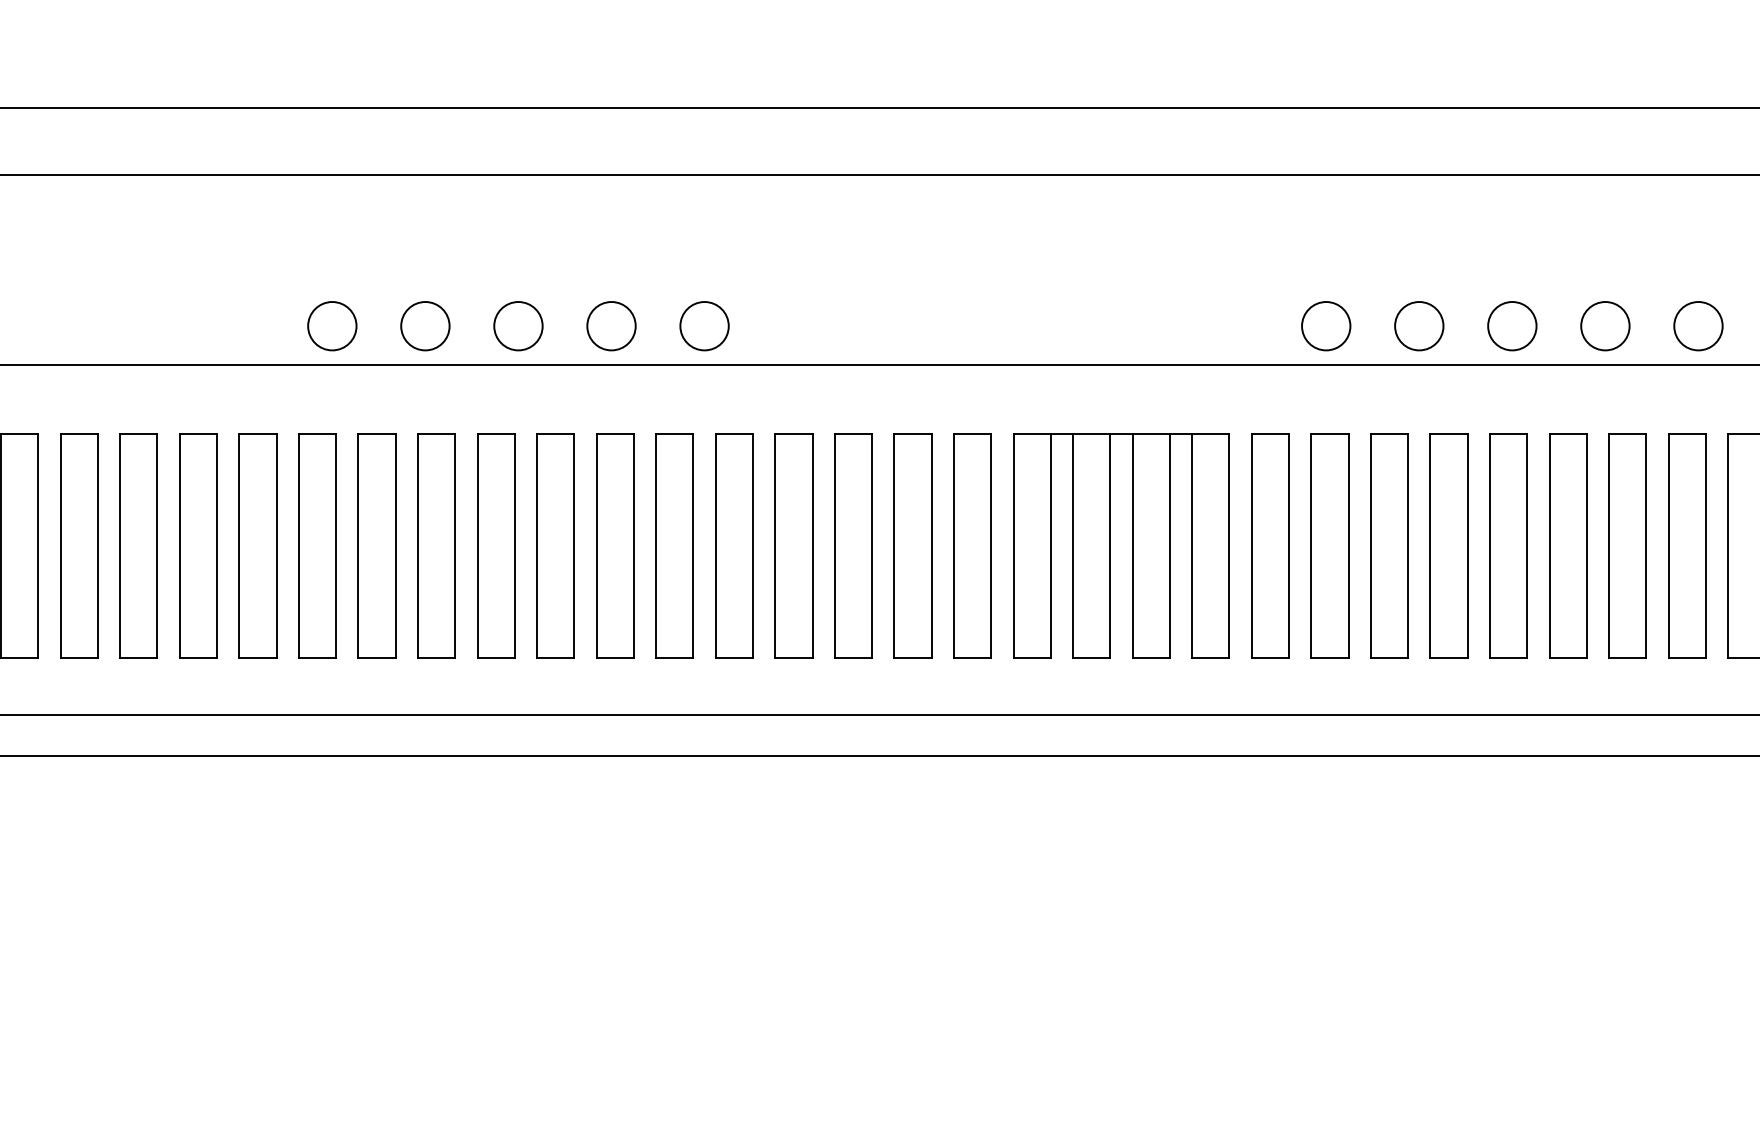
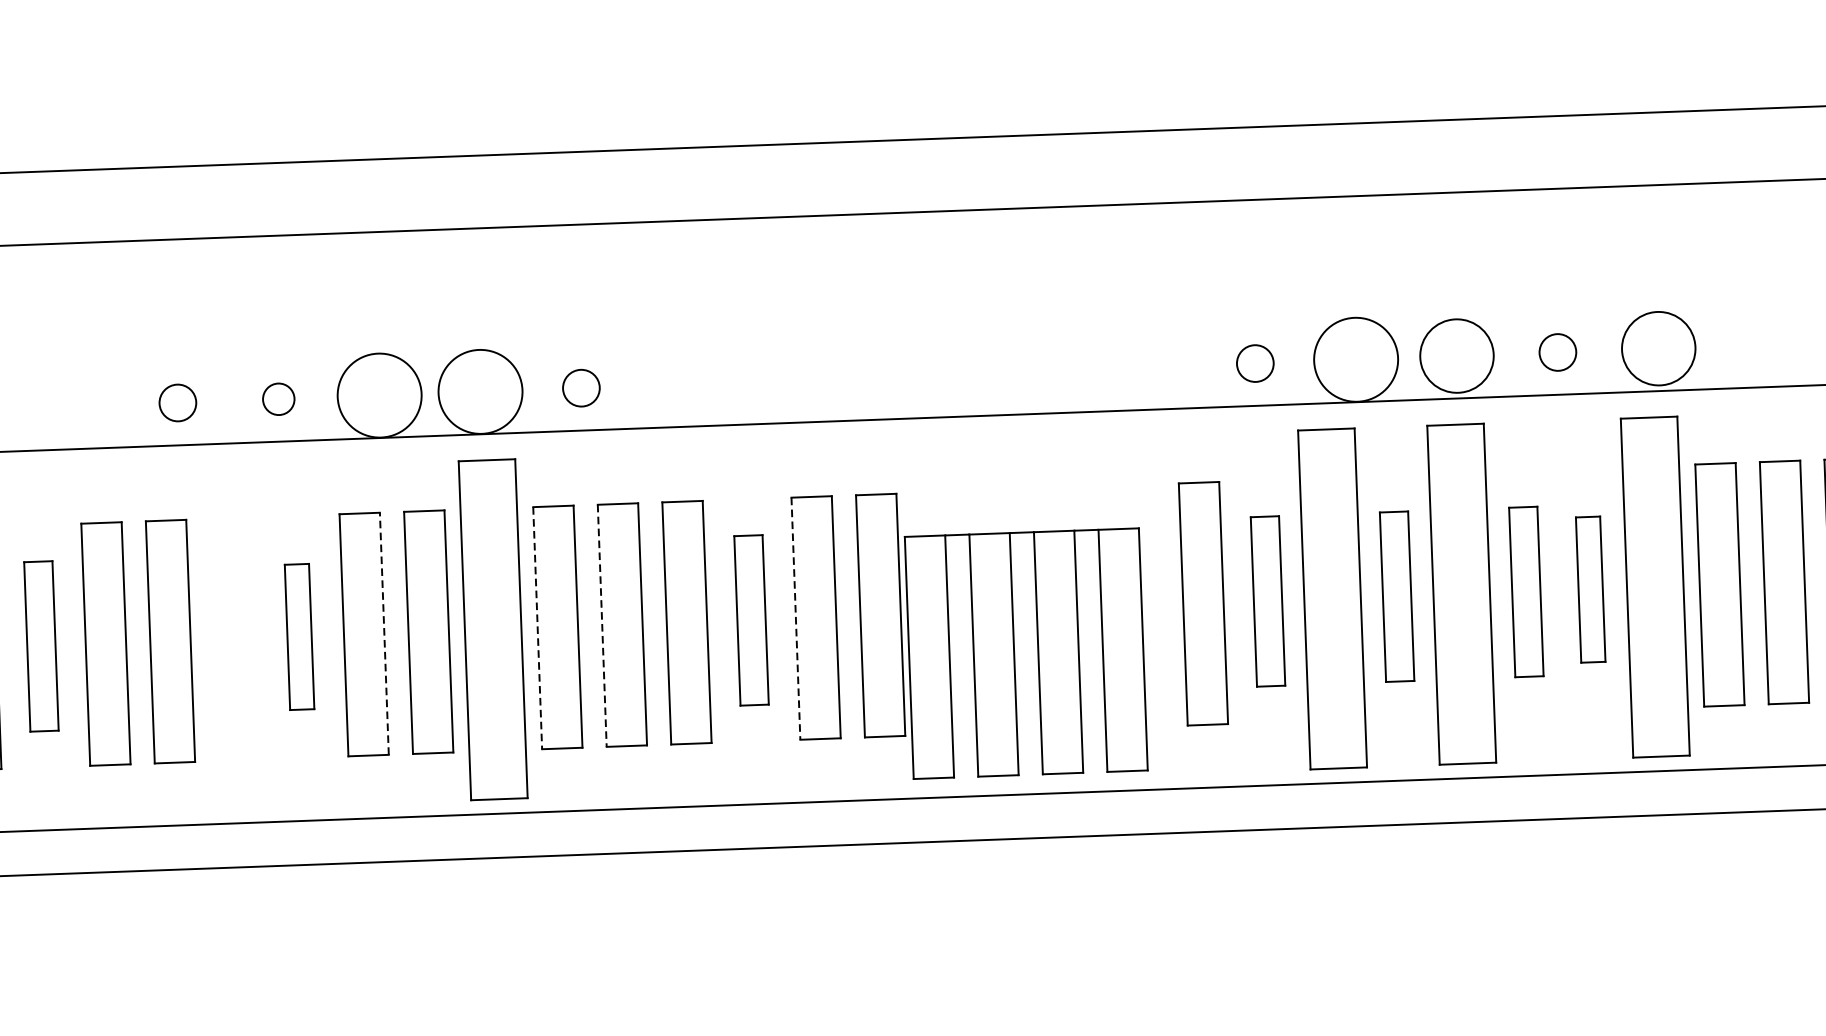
circle: (332, 326) -> (178, 403), size x0.7
circle: (425, 326) -> (278, 399), size x0.6
circle: (518, 326) -> (379, 395), size x1.6
circle: (611, 326) -> (480, 392), size x1.6
circle: (704, 326) -> (581, 388), size x0.7
circle: (1326, 326) -> (1255, 363), size x0.7
circle: (1419, 326) -> (1356, 360), size x1.6
circle: (1512, 326) -> (1457, 356), size x1.4
circle: (1605, 326) -> (1557, 352), size x0.7
circle: (1698, 326) -> (1658, 349), size x1.4
part: (198, 545) -> (41, 646), size x0.7
part: (376, 545) -> (234, 638), removed
part: (436, 545) -> (299, 636), size x0.6
line: (514, 545) -> (384, 633), solid -> dashed
part: (615, 545) -> (493, 629), size x1.4
line: (656, 545) -> (538, 627), solid -> dashed
line: (715, 545) -> (601, 625), solid -> dashed
part: (853, 545) -> (751, 619), size x0.7
line: (894, 545) -> (795, 618), solid -> dashed
part: (1110, 545) -> (1014, 653), moved
part: (1329, 545) -> (1267, 601), size x0.7
part: (1389, 545) -> (1332, 598), size x1.4
part: (1448, 545) -> (1396, 596), size x0.7
part: (1508, 545) -> (1461, 593), size x1.4
part: (1568, 545) -> (1526, 591), size x0.7
part: (1627, 545) -> (1590, 589), size x0.6
part: (1687, 545) -> (1655, 586), size x1.4

